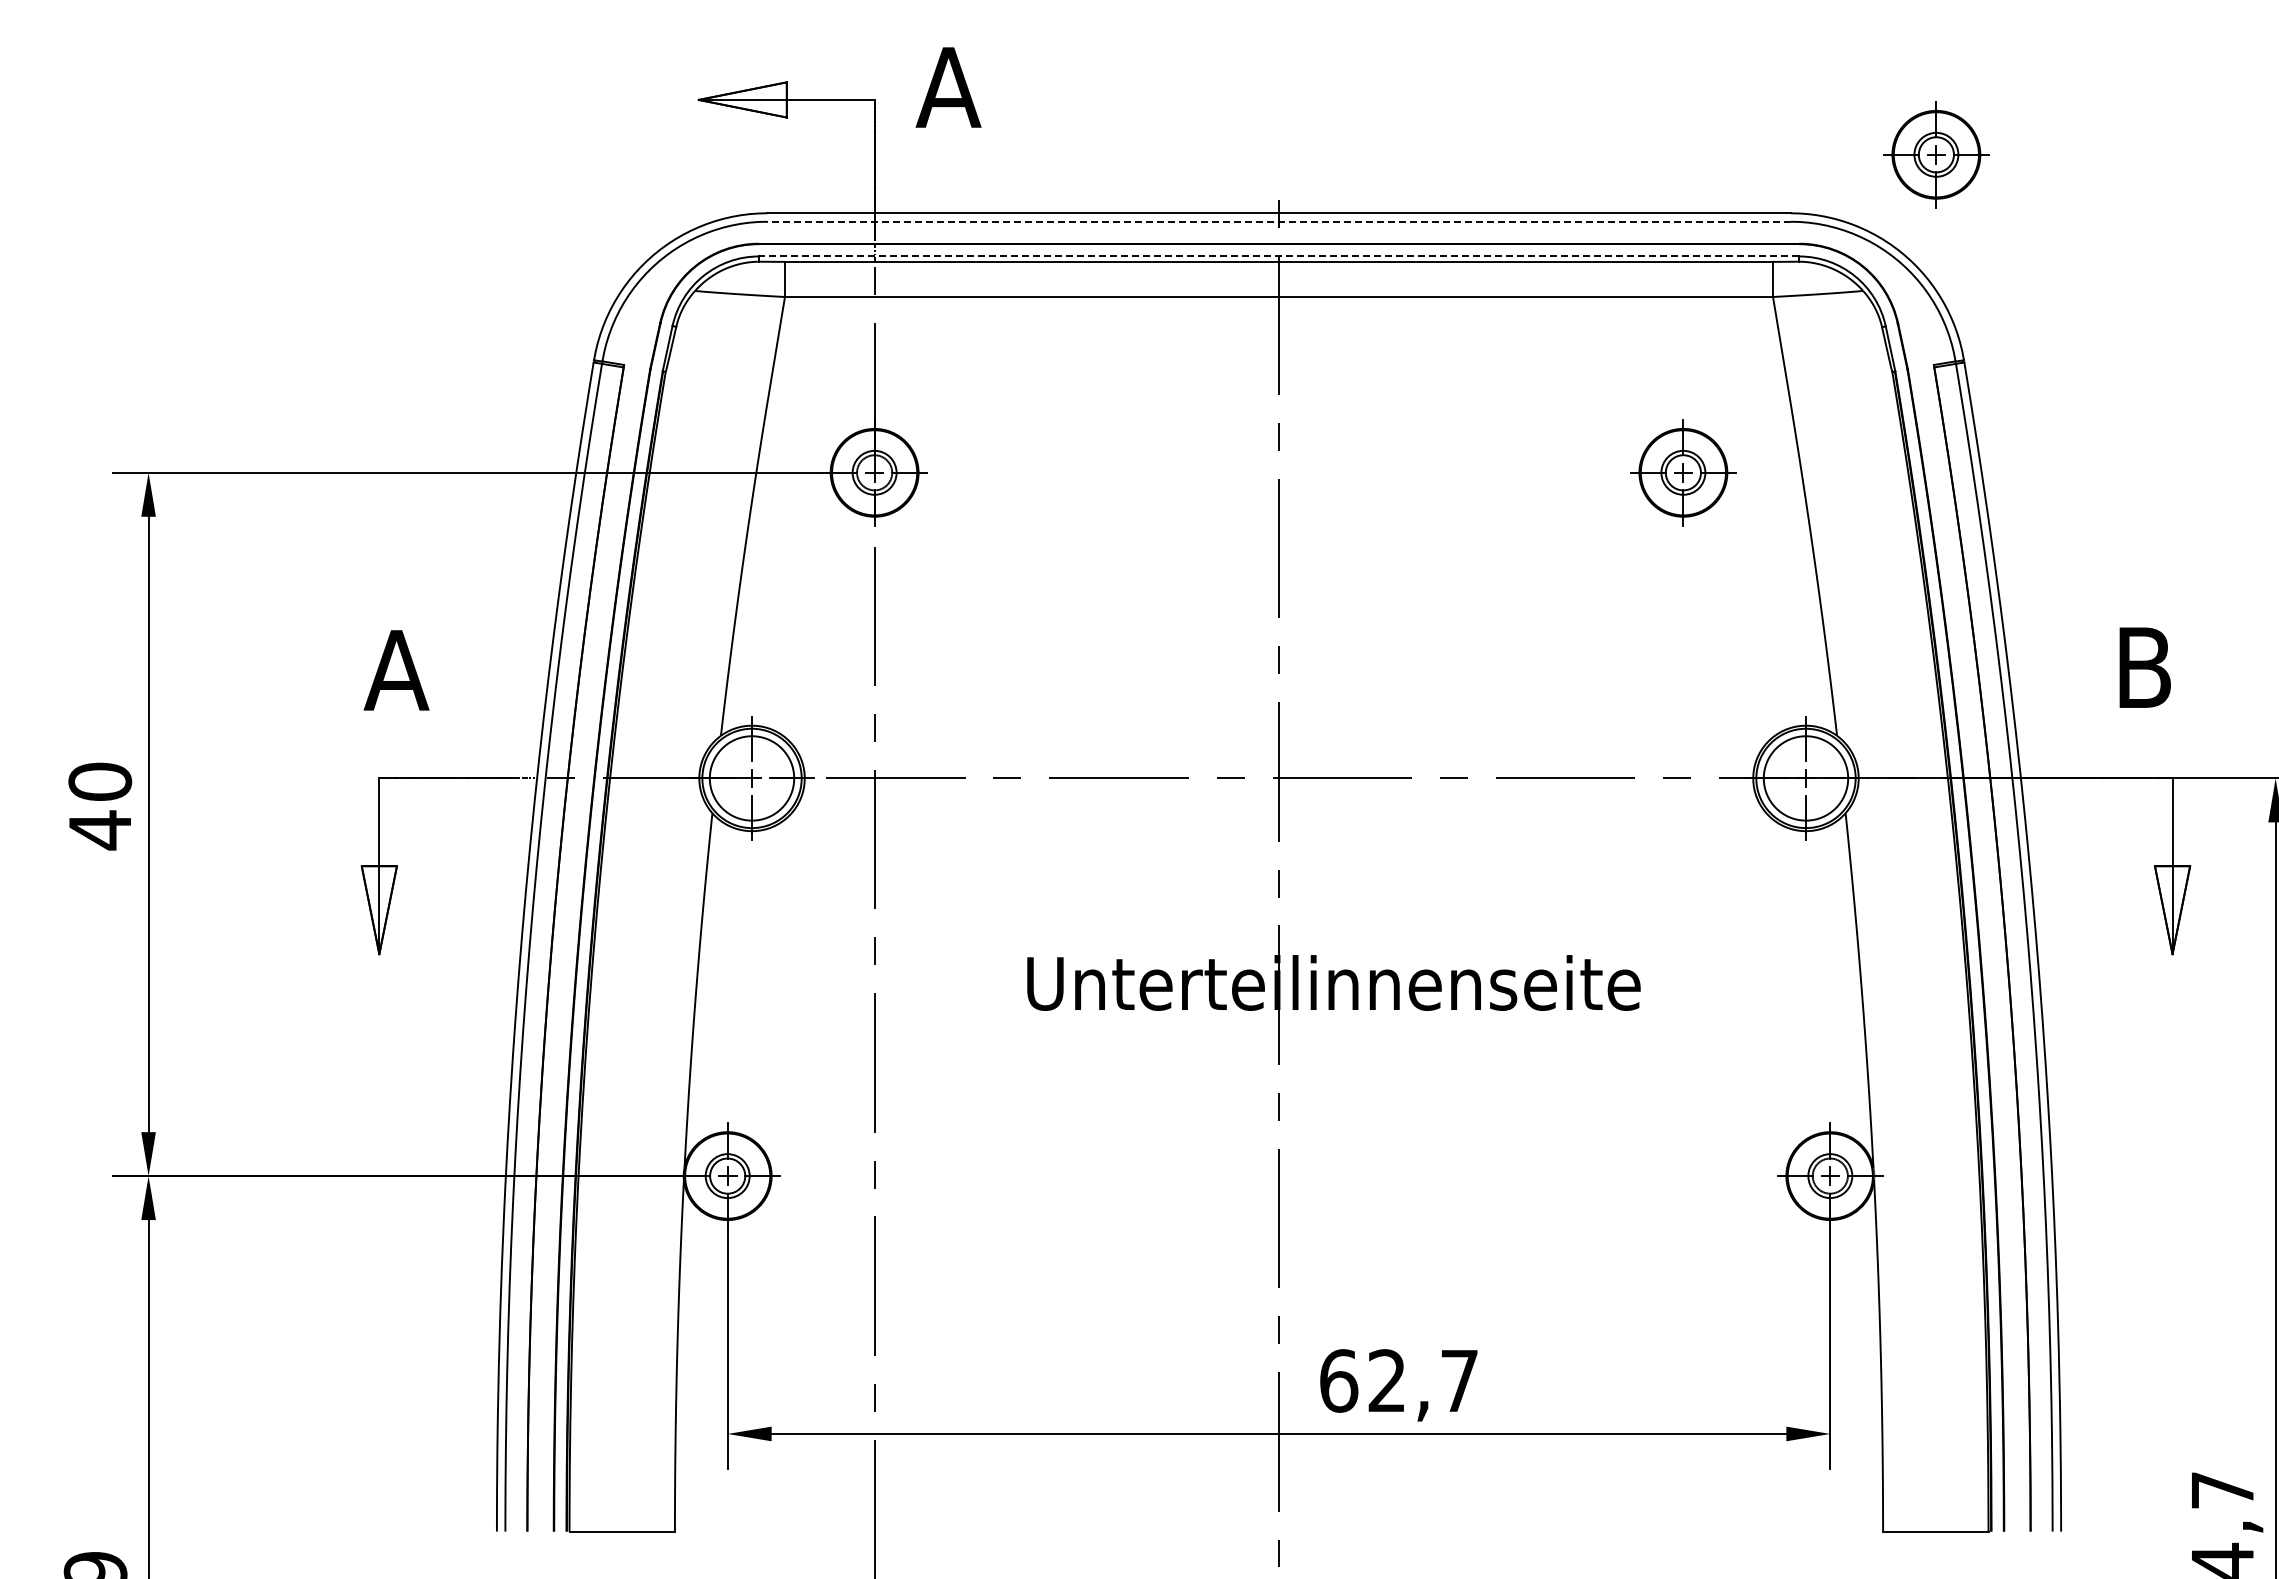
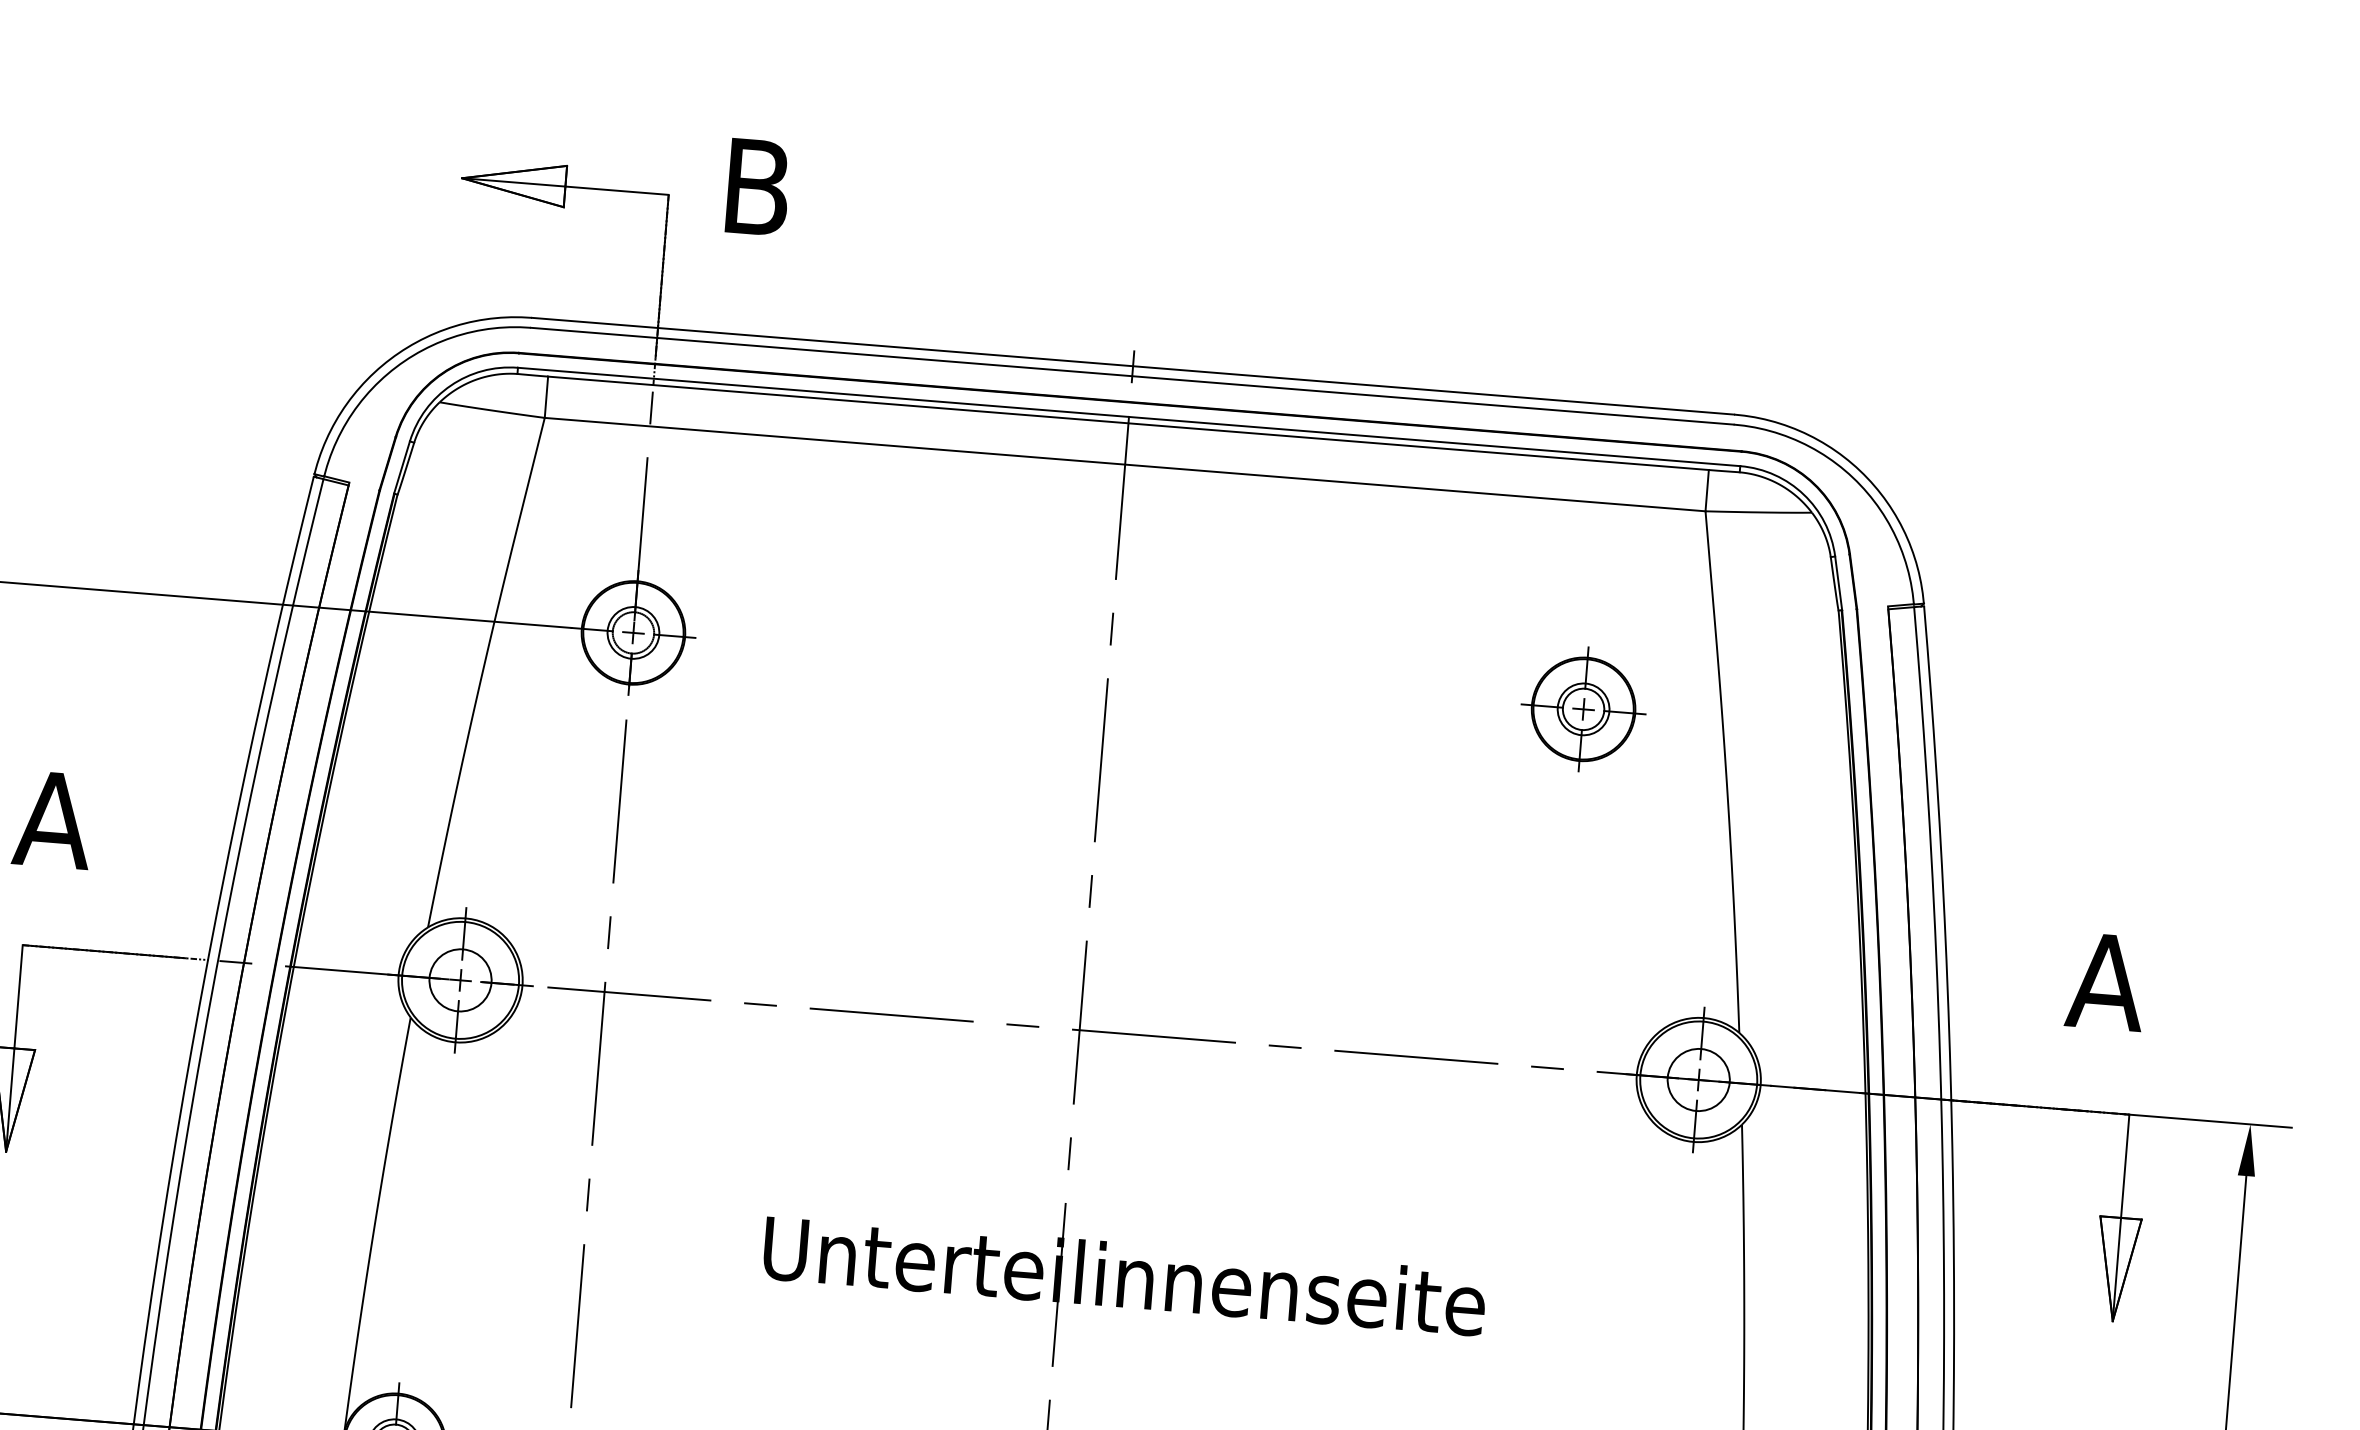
text: (948, 87) -> (756, 187), A -> B
part: (1936, 154) -> (1911, 359), removed
line: (1279, 221) -> (1132, 375), dashed -> solid
line: (1278, 256) -> (1128, 416), dashed -> solid
text: (2143, 667) -> (2105, 981), B -> A
circle: (751, 778) -> (459, 980), size x0.62
circle: (1805, 778) -> (1698, 1080), size x0.62

